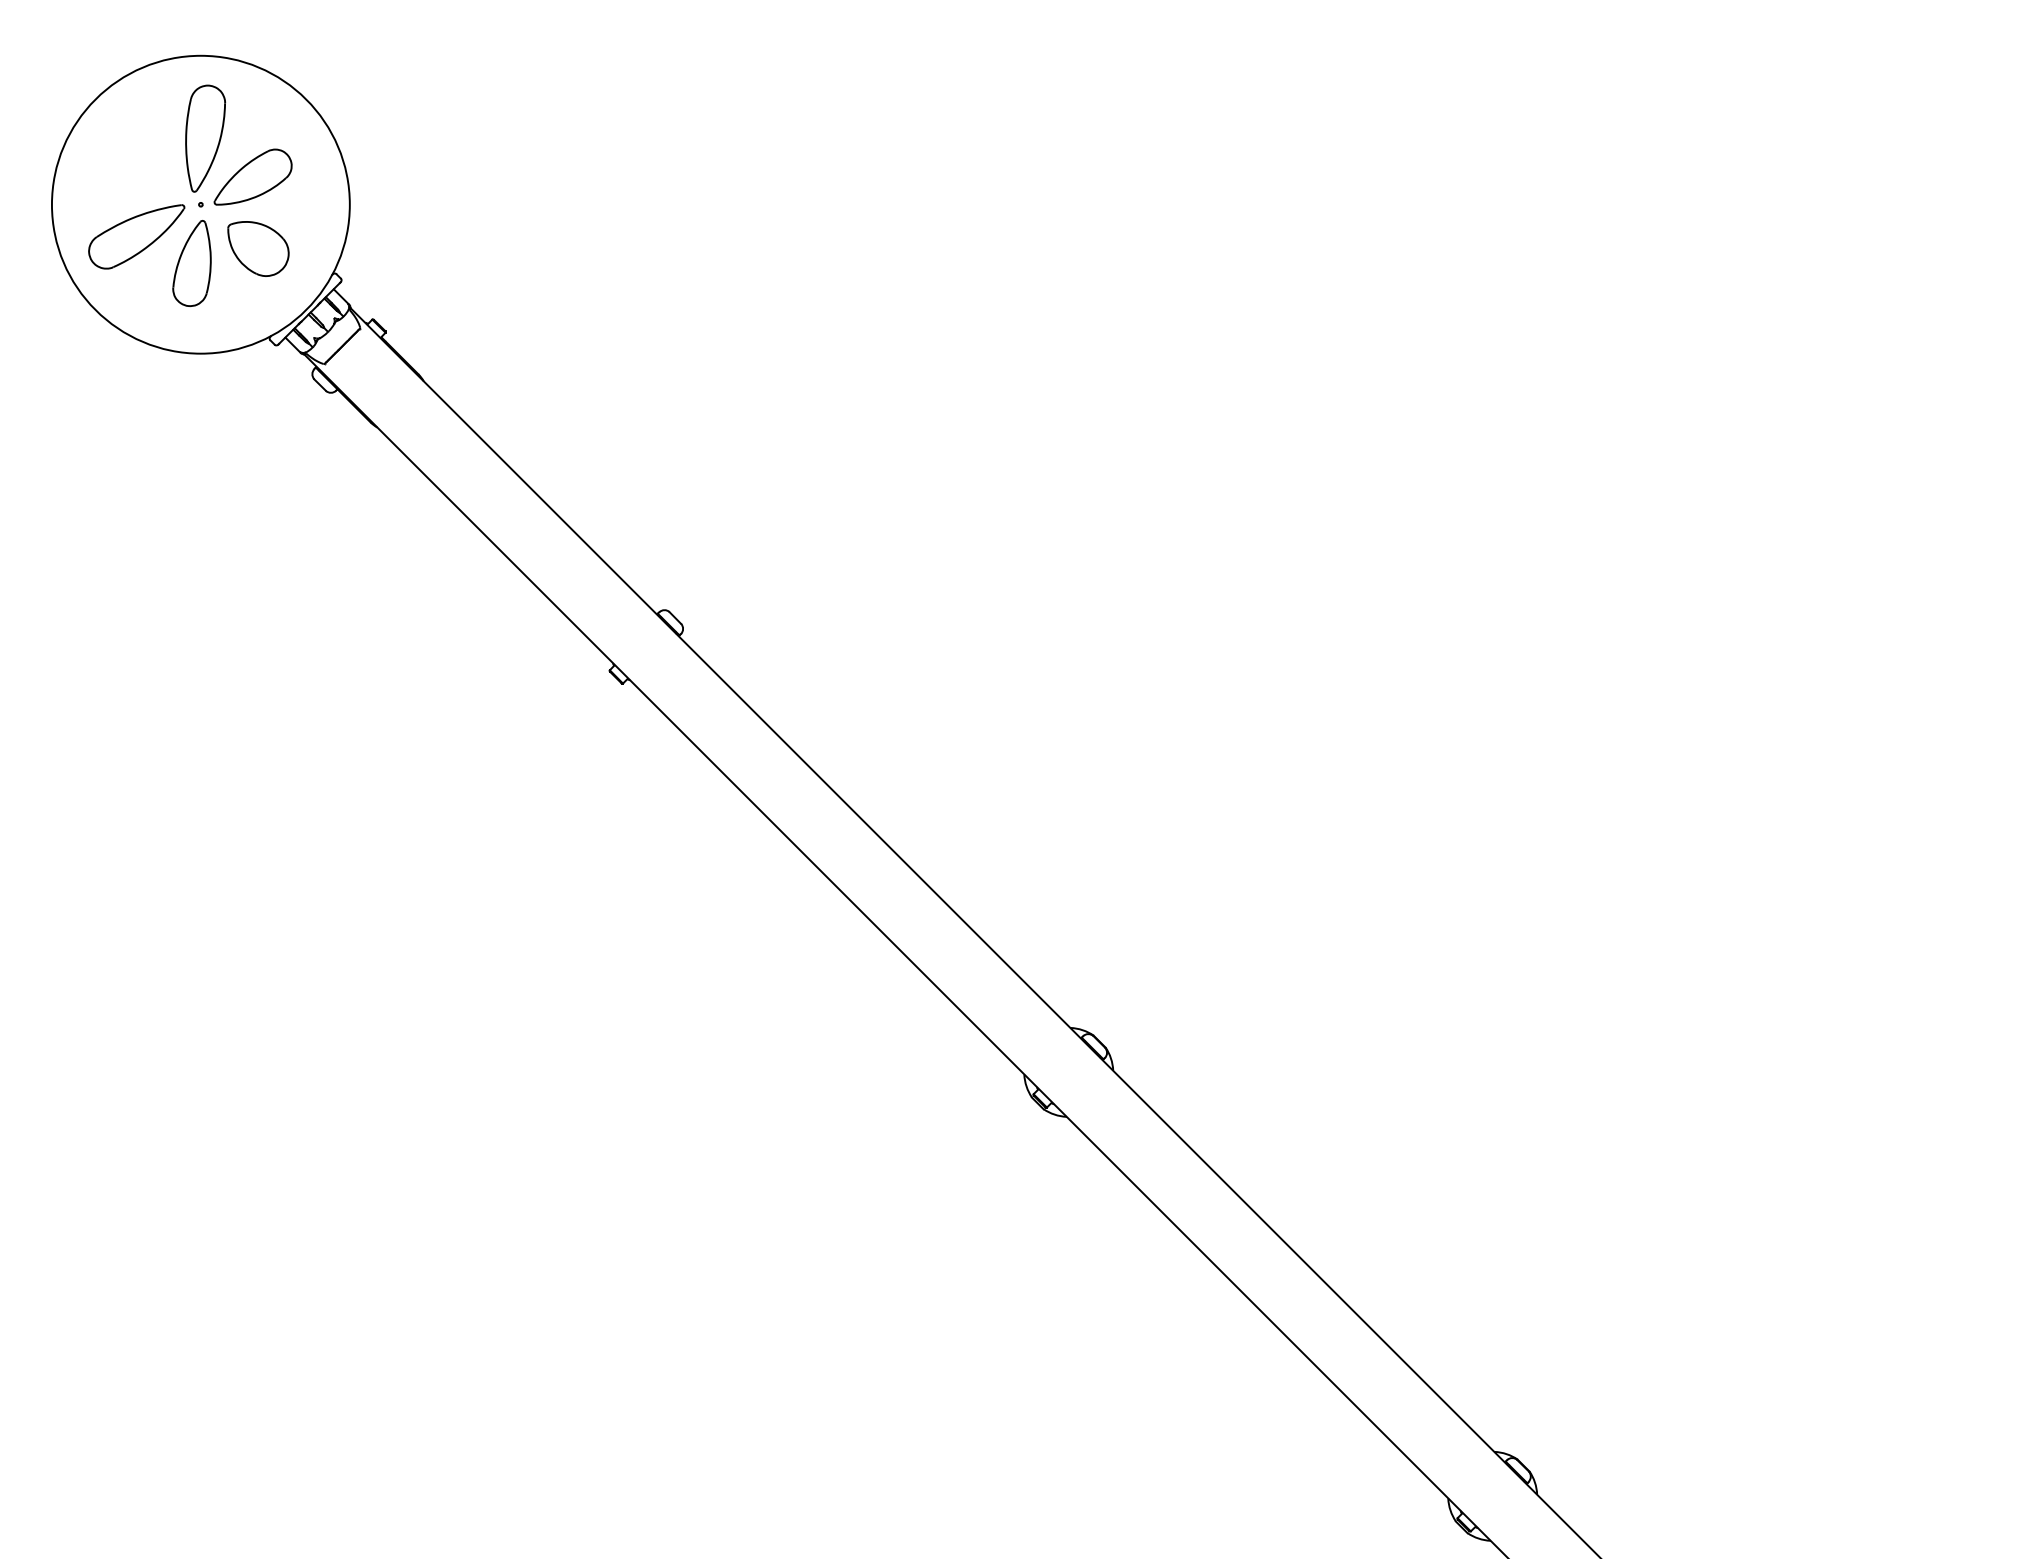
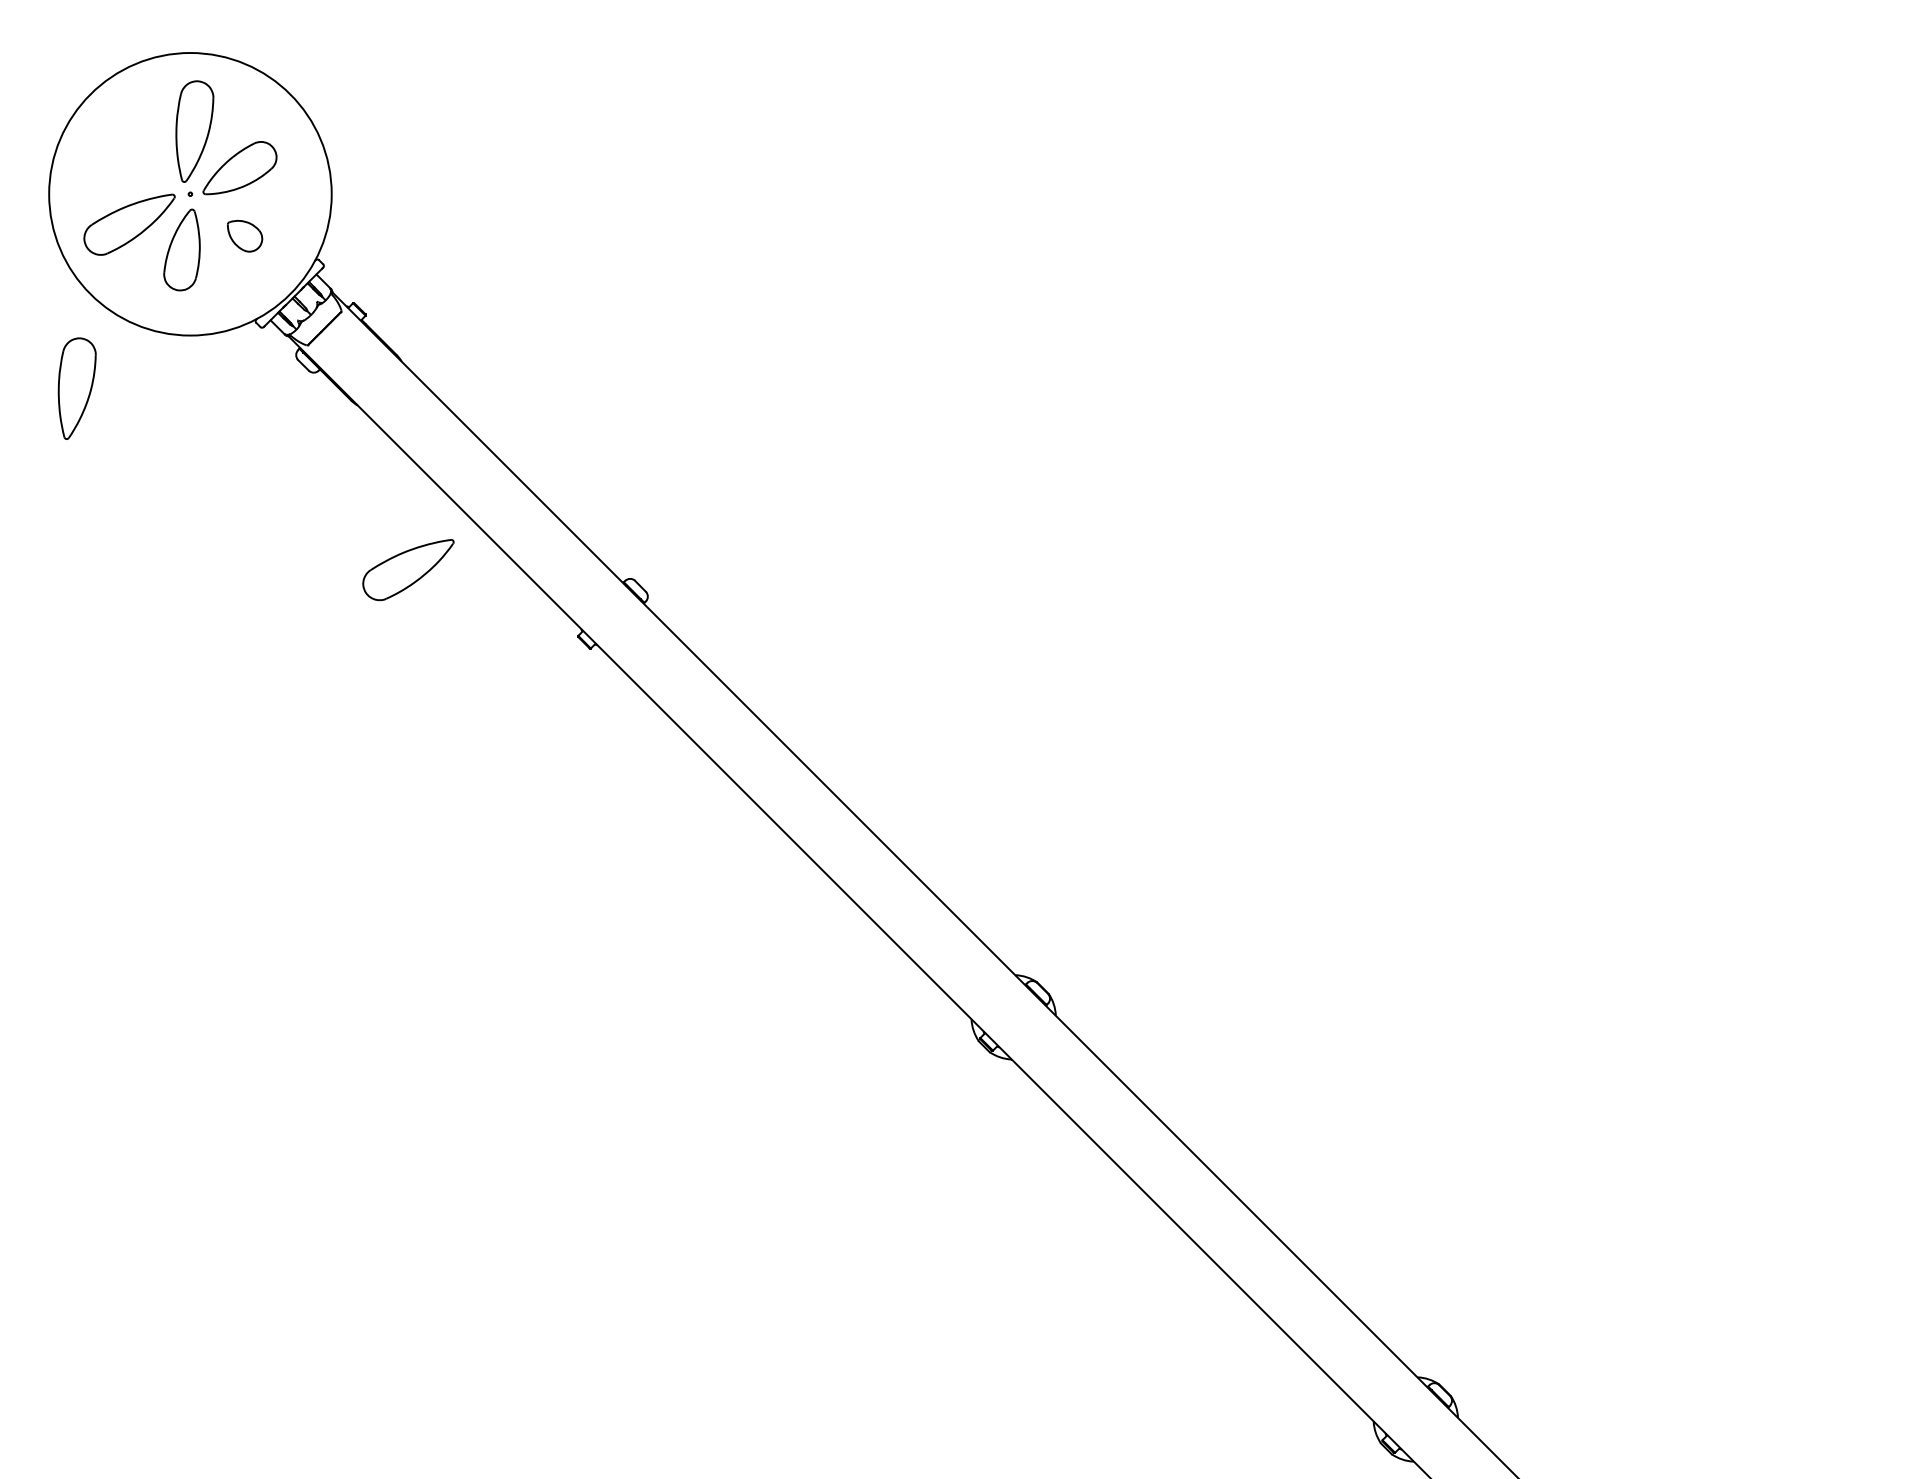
part: (258, 248) -> (245, 235), size x0.6
part: (81, 409) -> (77, 388), added
part: (430, 600) -> (408, 569), added

